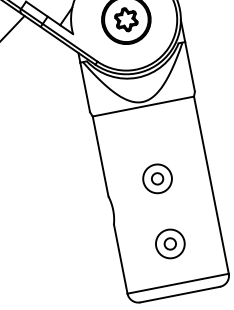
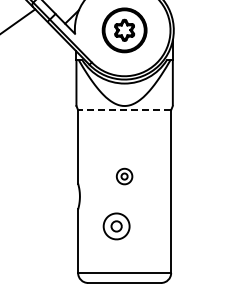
line: (143, 106) -> (124, 110), solid -> dashed
part: (157, 178) -> (124, 176), size x0.6
part: (170, 244) -> (116, 226), moved

